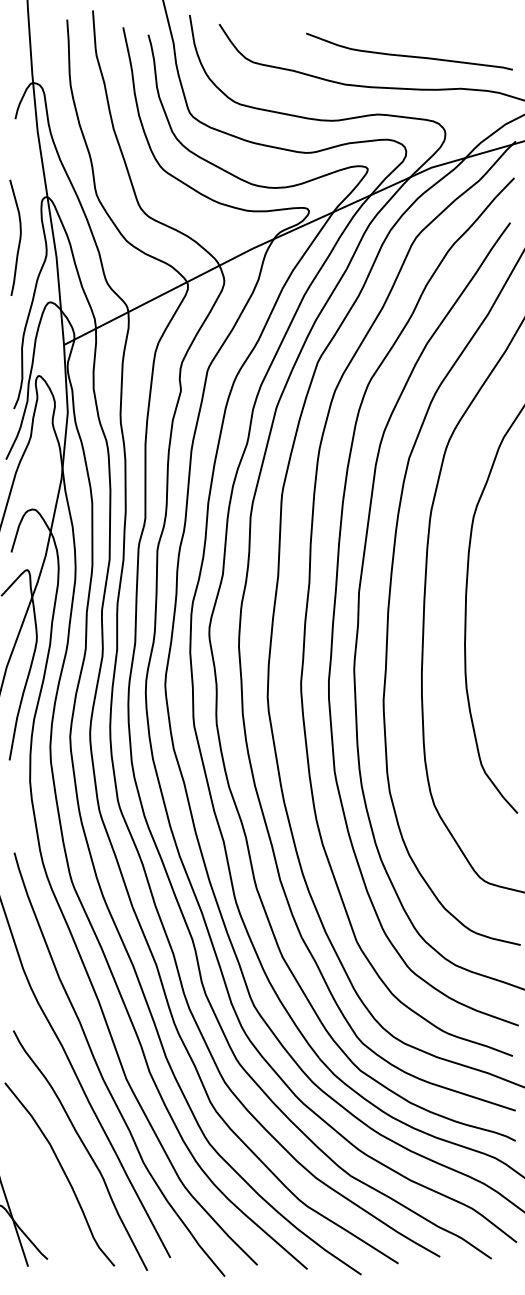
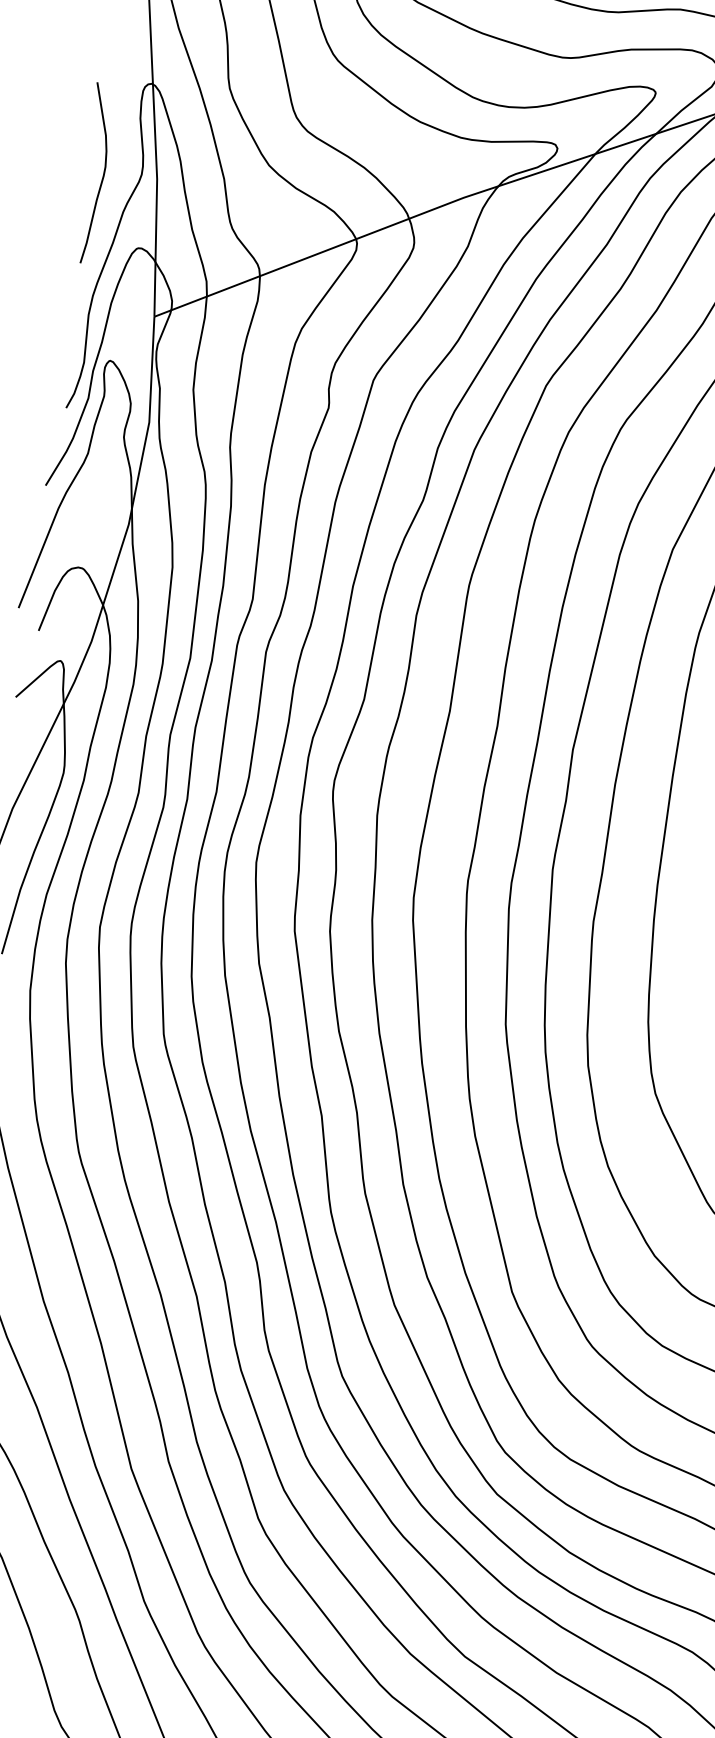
curve: (19, 237) -> (102, 173), moved

